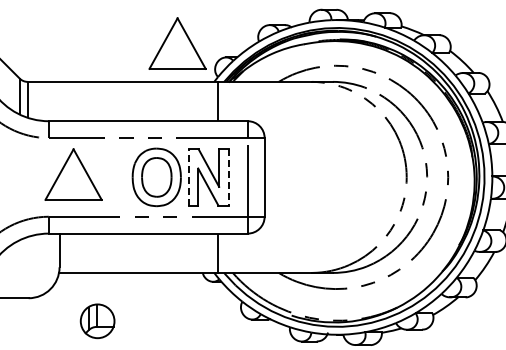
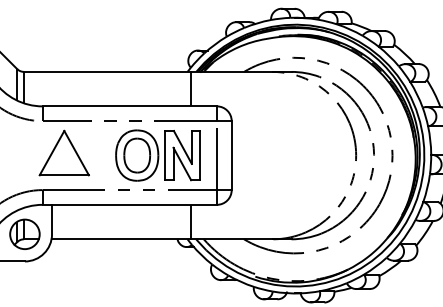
part: (177, 43) -> (155, 38), removed
line: (188, 176) -> (164, 154), dashed -> solid
line: (228, 177) -> (200, 155), dashed -> solid
part: (97, 321) -> (24, 234), moved

